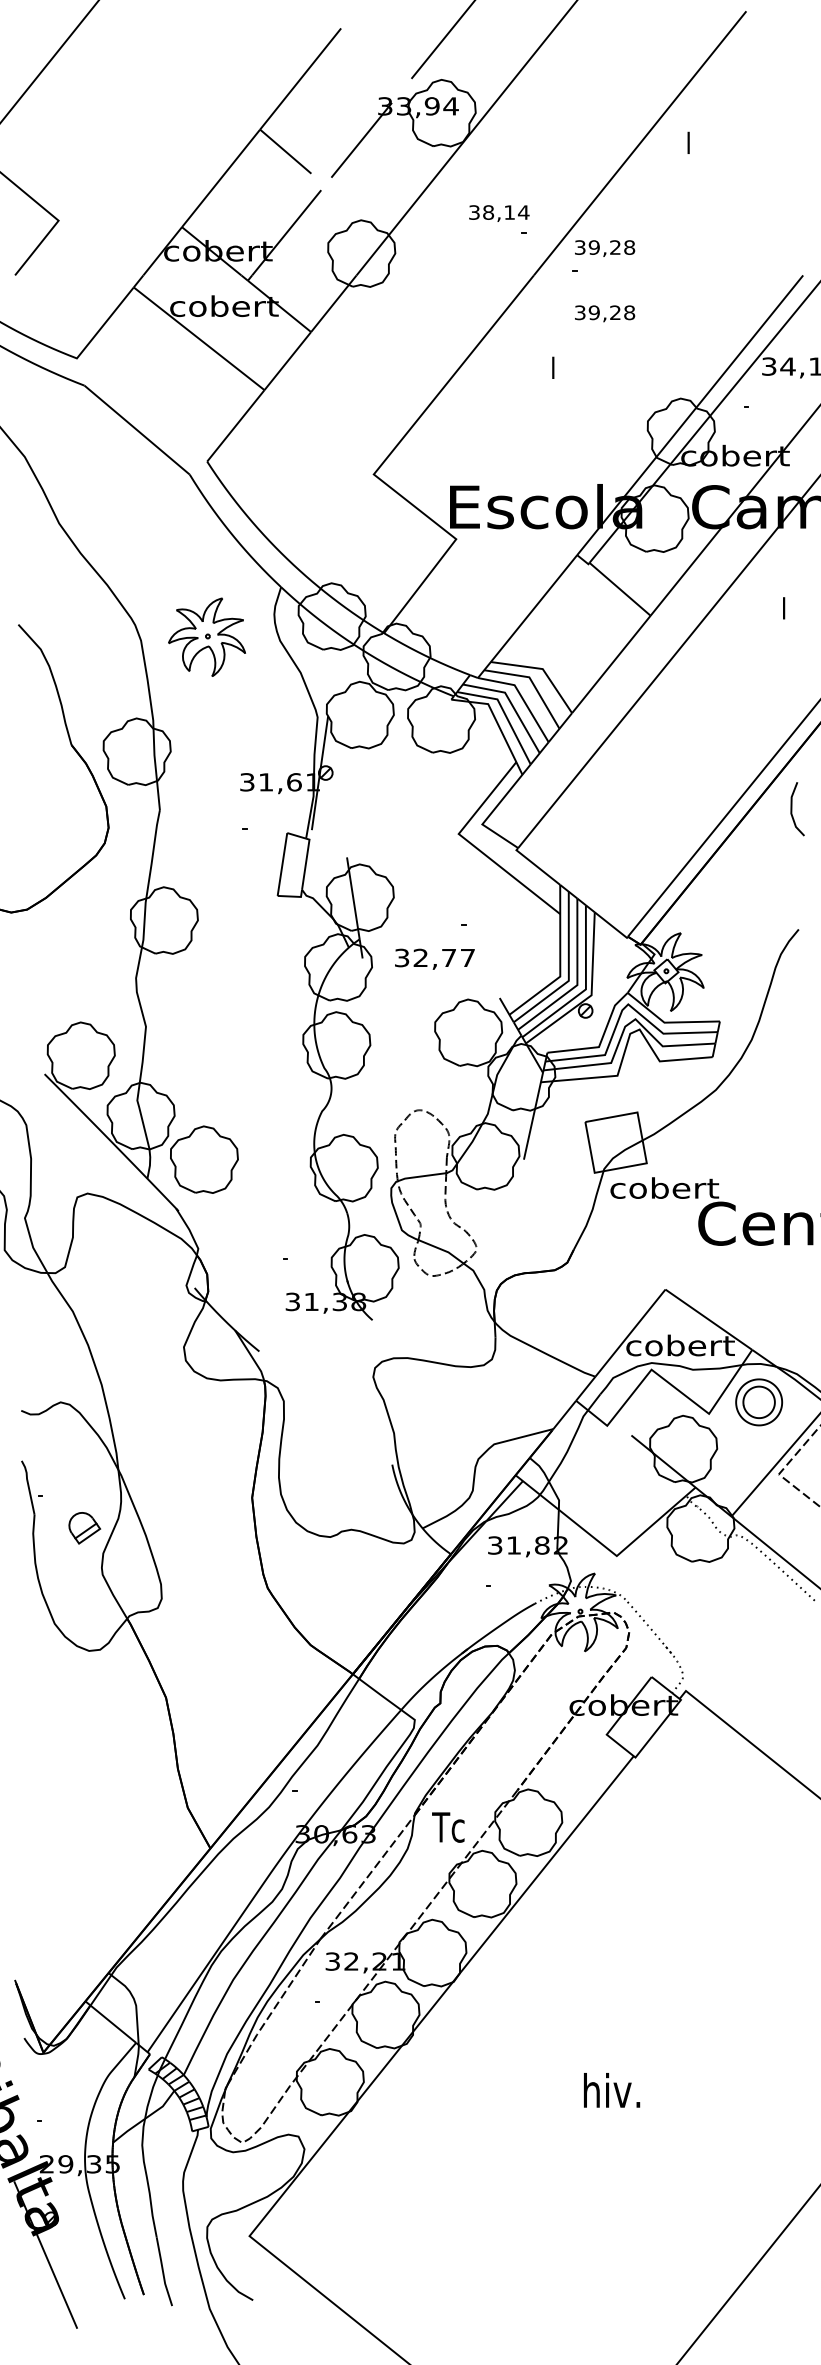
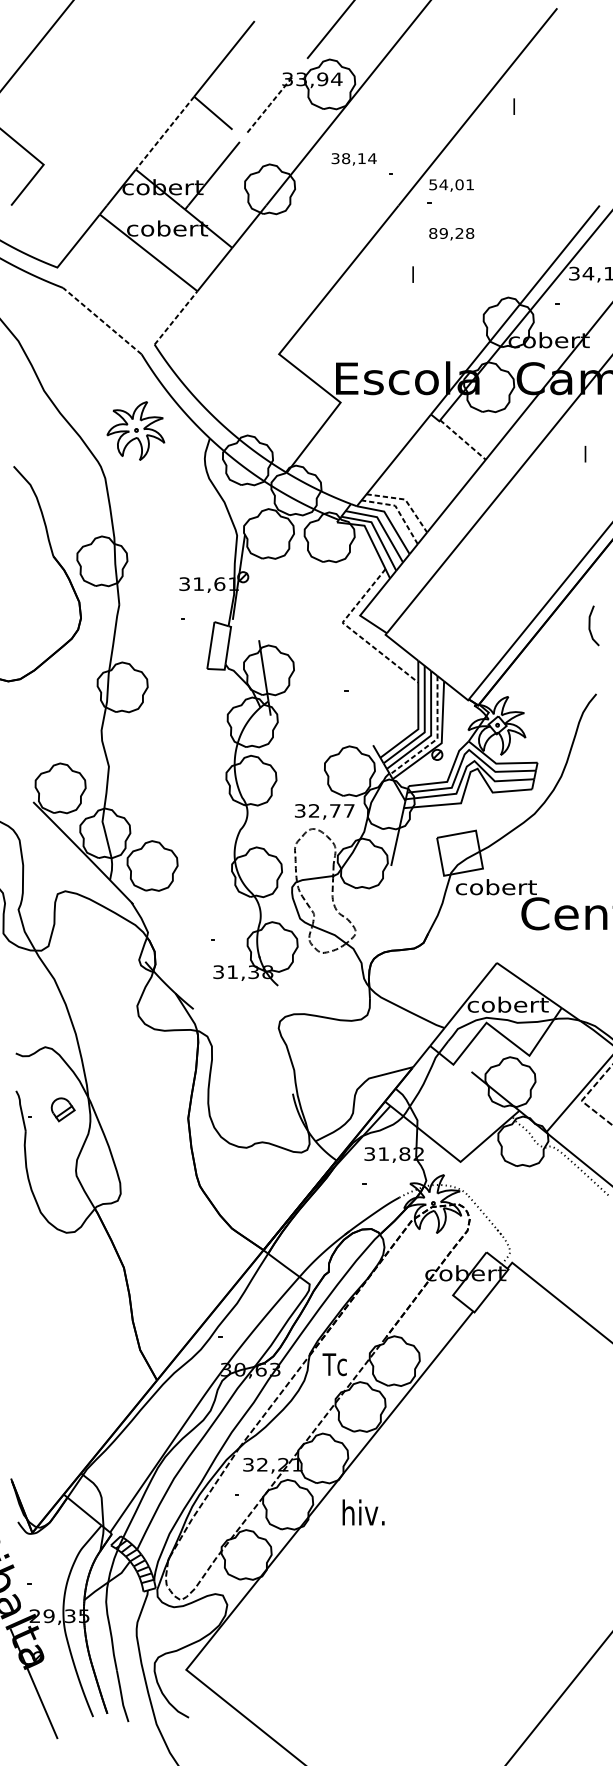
line: (361, 140) -> (269, 104), solid -> dashed
line: (221, 178) -> (165, 133), solid -> dashed
text: (499, 213) -> (354, 159), moved
text: (605, 247) -> (452, 184), 39,28 -> 54,01
text: (579, 312) -> (432, 233), 39,28 -> 89,28
line: (235, 426) -> (175, 318), solid -> dashed
line: (137, 430) -> (102, 321), solid -> dashed
line: (620, 589) -> (463, 440), solid -> dashed
part: (206, 636) -> (135, 430), moved
line: (542, 669) -> (405, 499), solid -> dashed
line: (532, 682) -> (397, 509), solid -> dashed
line: (792, 809) -> (590, 626), moved
line: (472, 845) -> (352, 631), solid -> dashed
text: (434, 958) -> (324, 811), moved
line: (585, 987) -> (437, 737), solid -> dashed
part: (759, 1402) -> (567, 1047), removed
part: (84, 1528) -> (63, 1110), moved
text: (612, 2090) -> (364, 1512), moved

